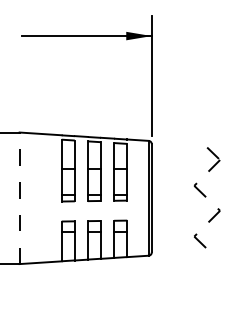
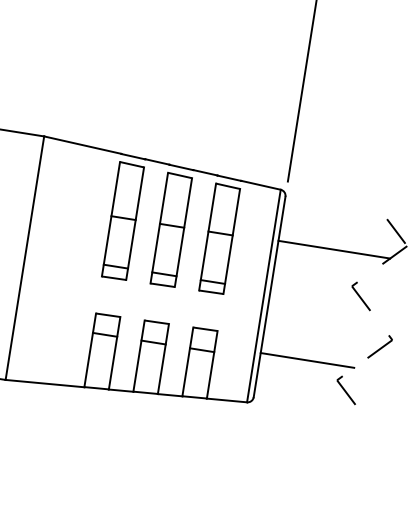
line: (181, 168) -> (333, 250), added
line: (19, 198) -> (24, 258), dashed -> solid
line: (176, 228) -> (306, 360), added

